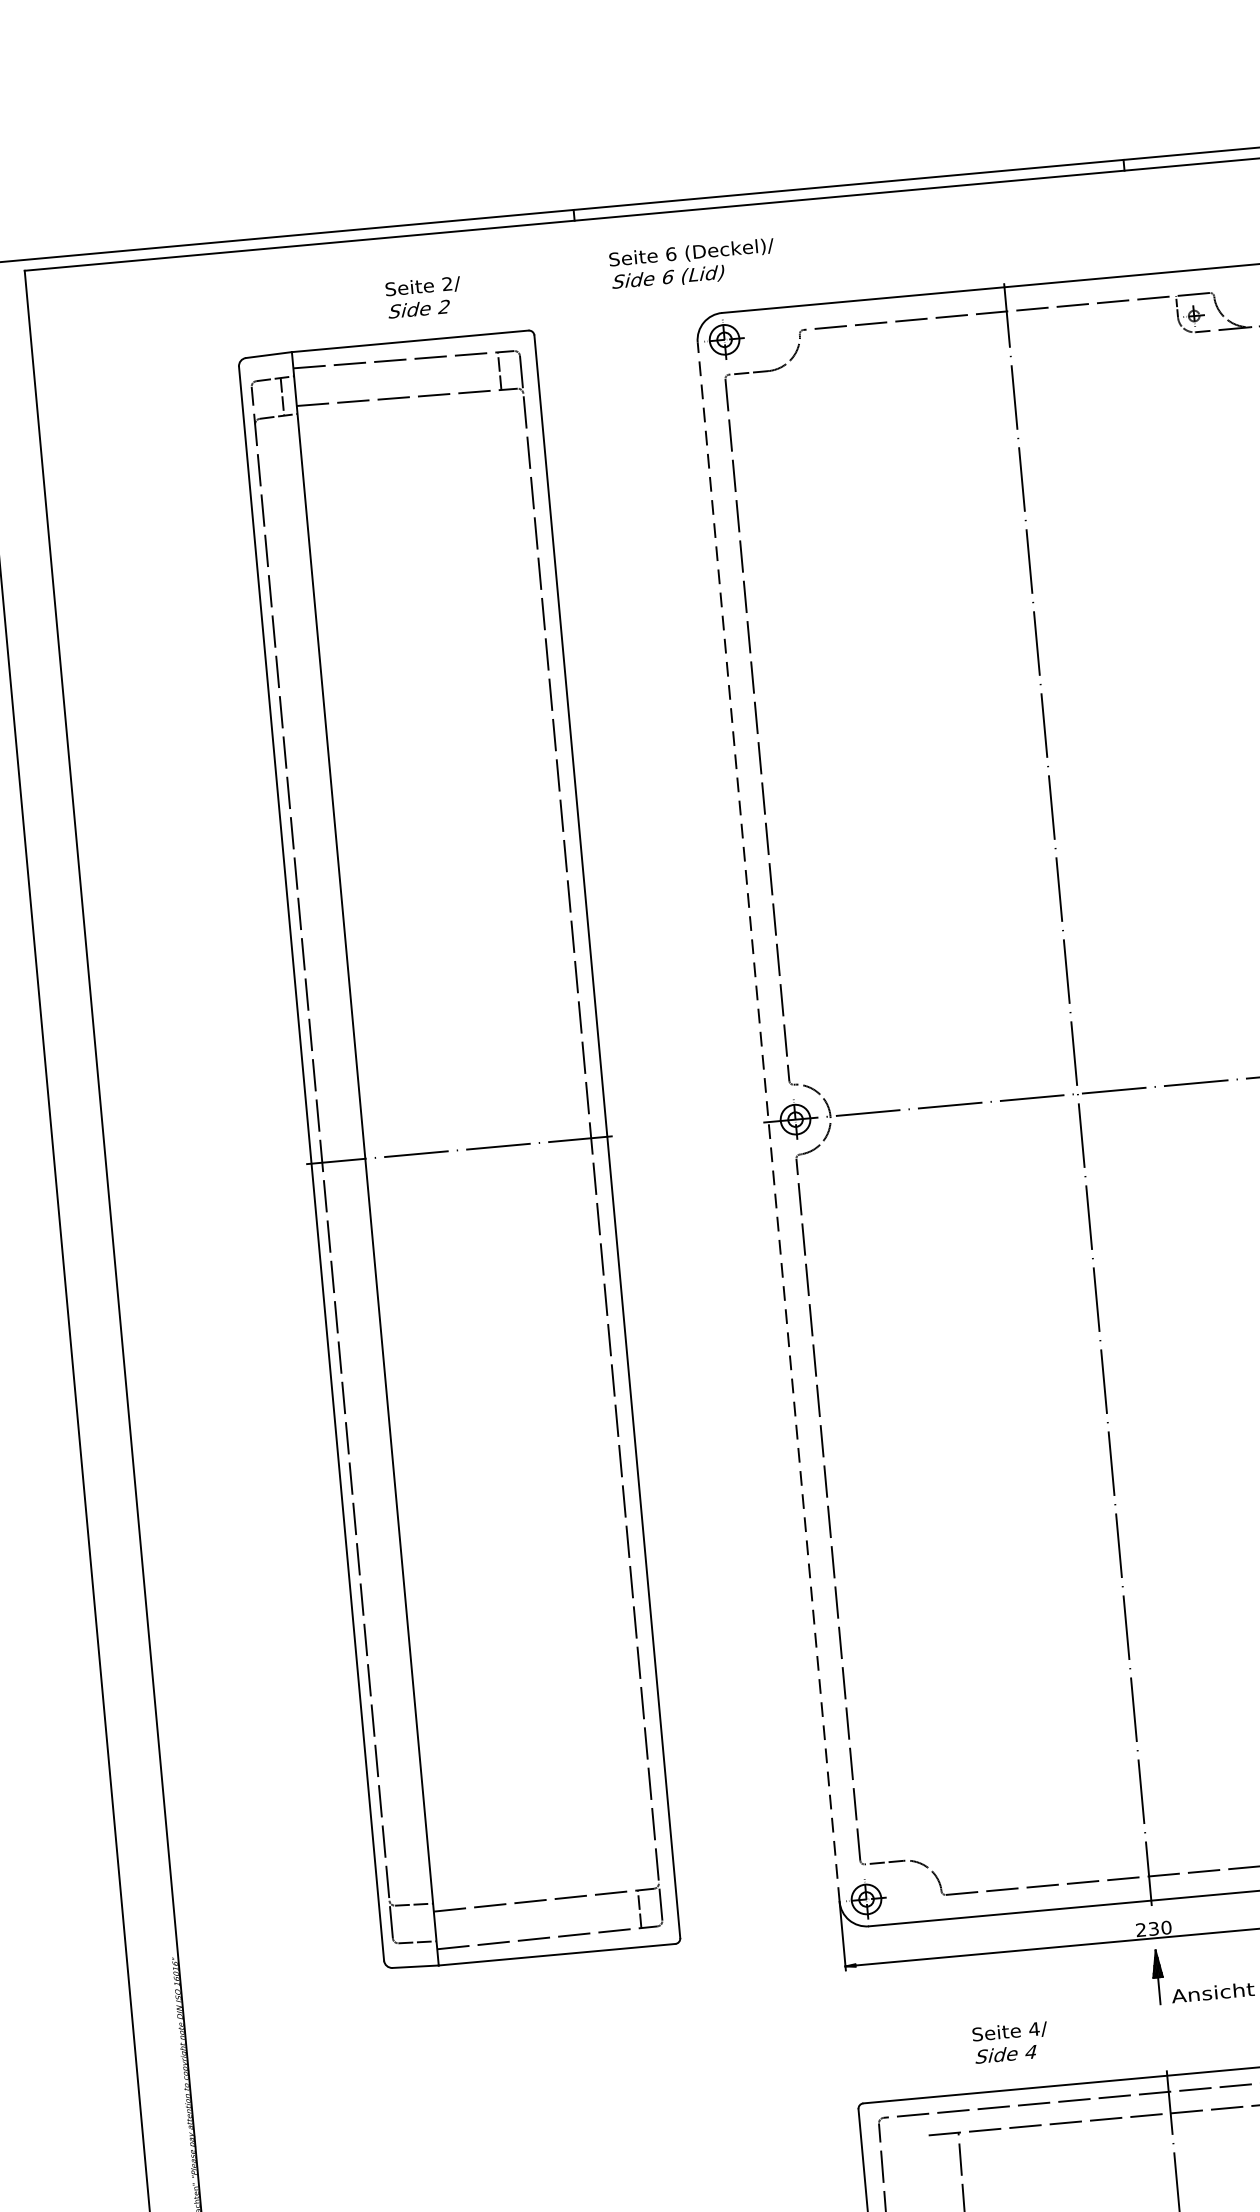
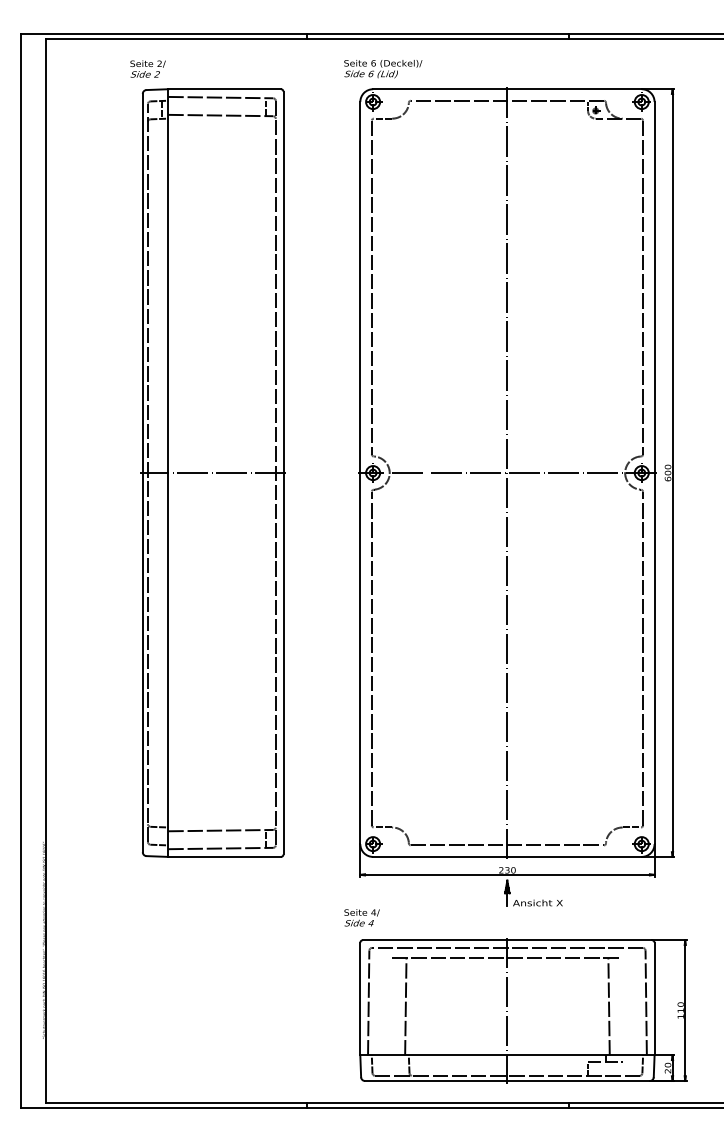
text: (693, 265) -> (383, 69), moved
text: (422, 296) -> (147, 68), moved
line: (768, 1120) -> (360, 472), dashed -> solid
text: (1009, 2041) -> (361, 917), moved

